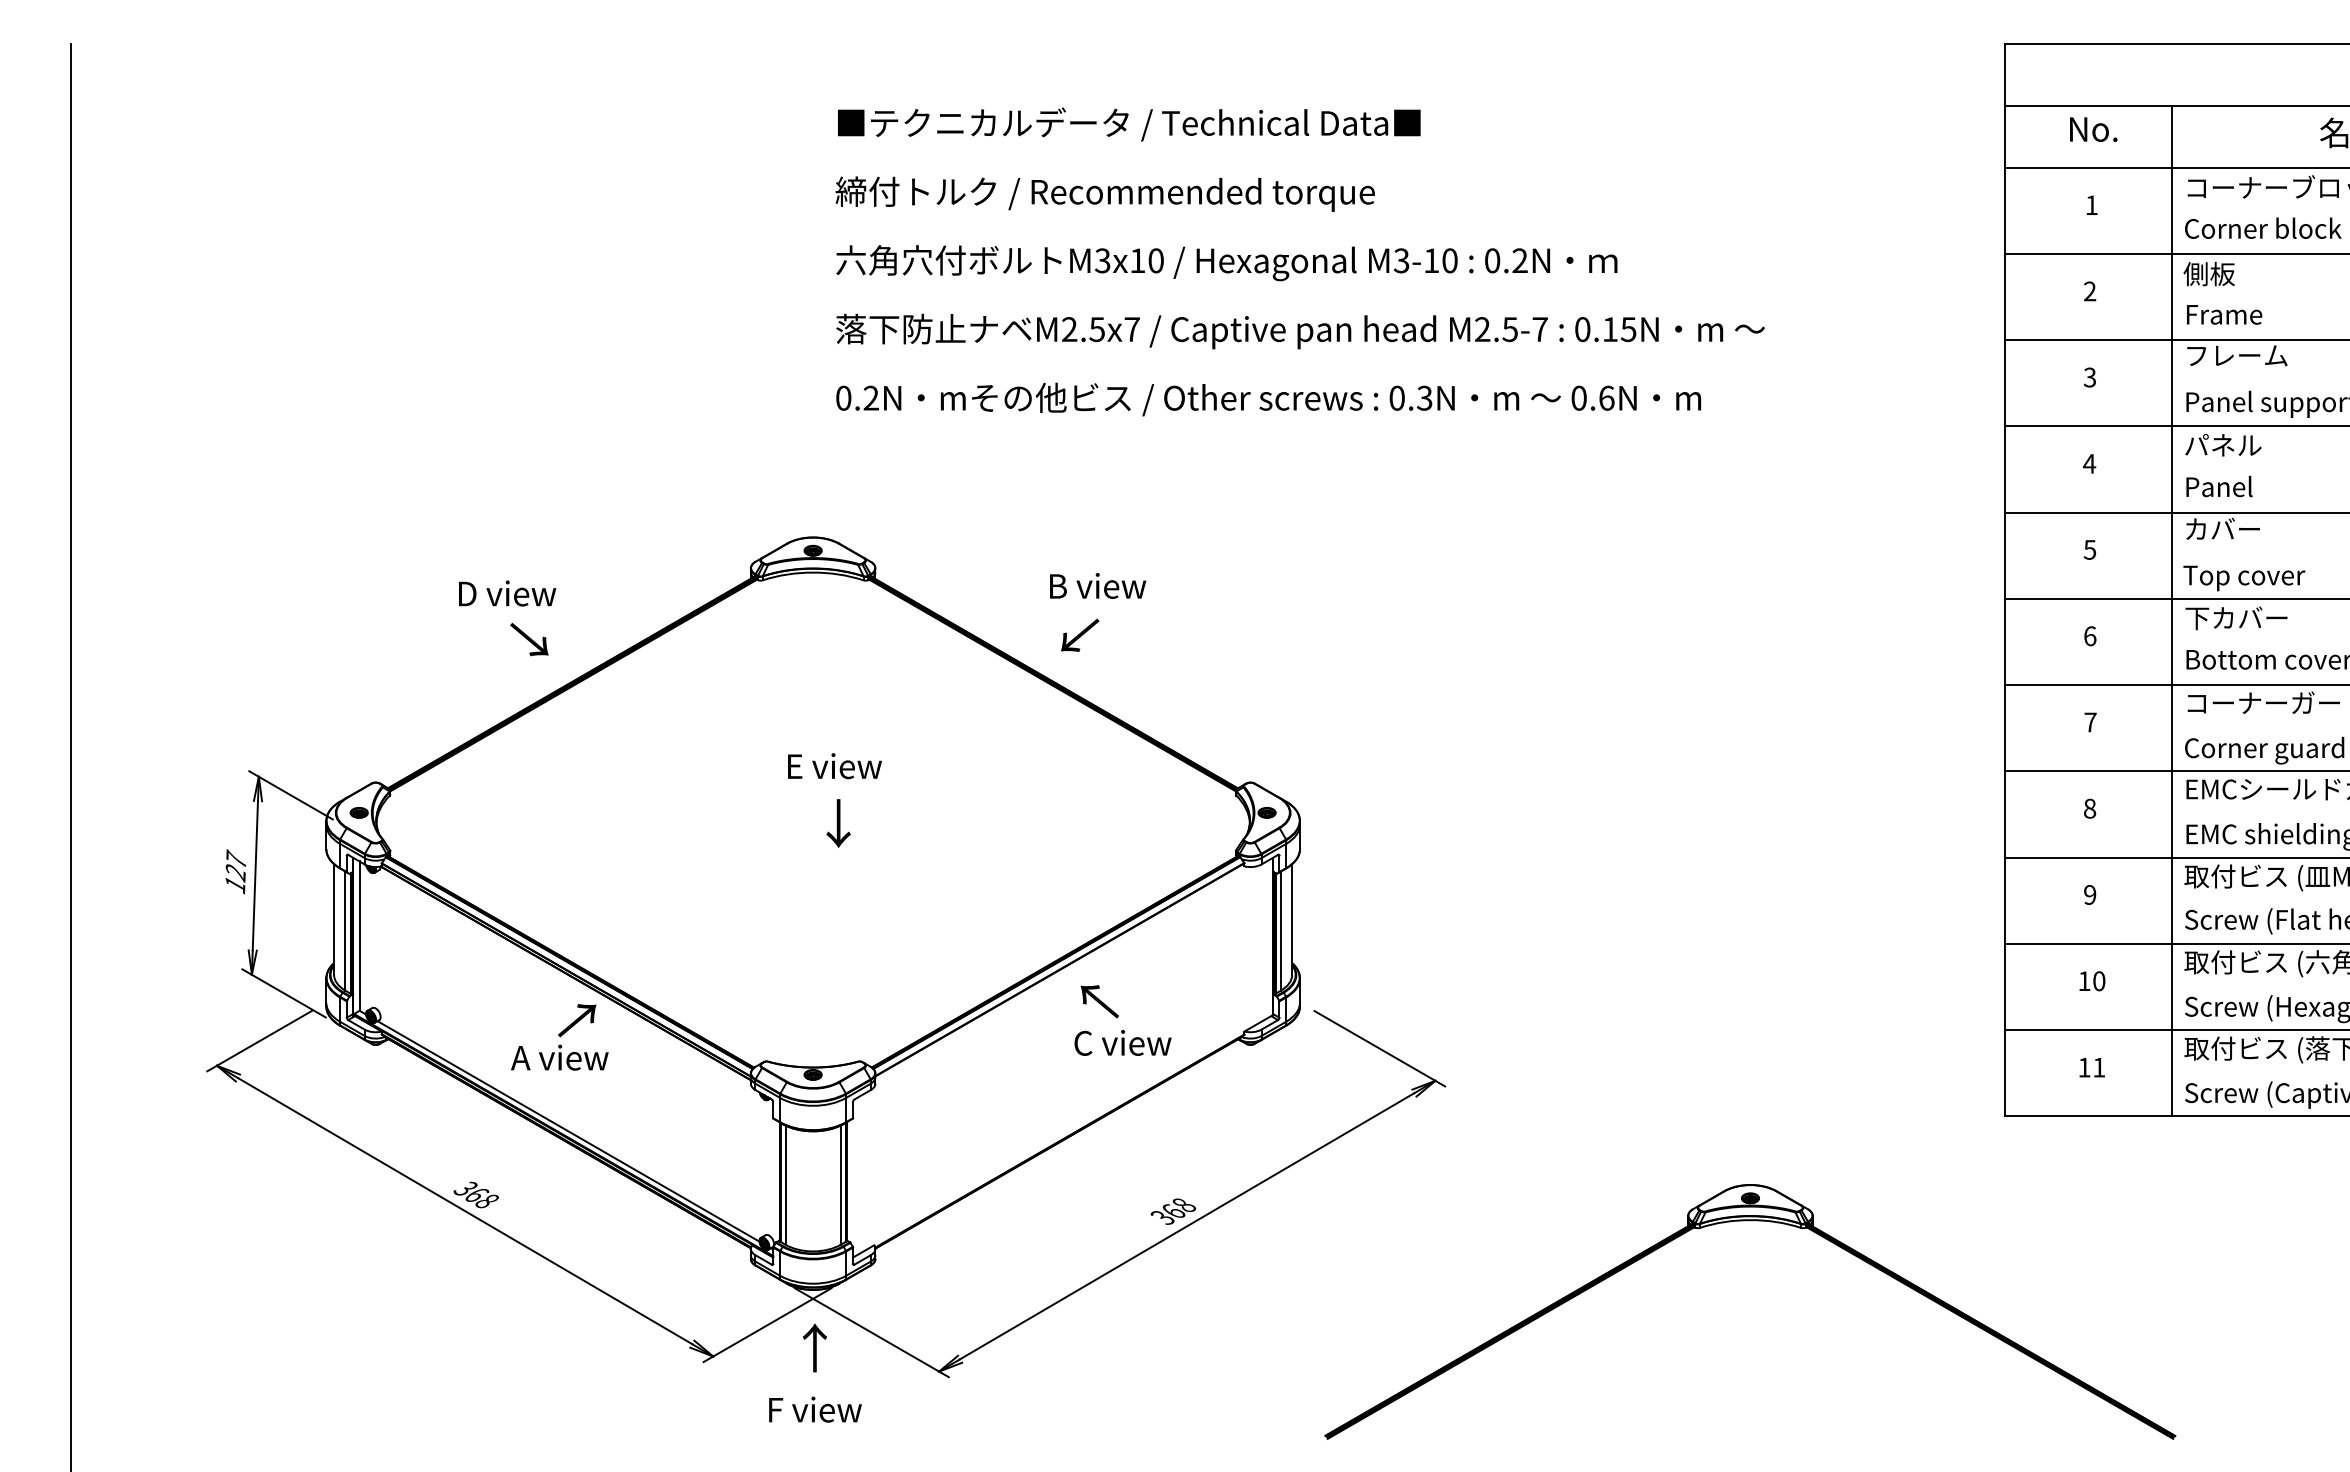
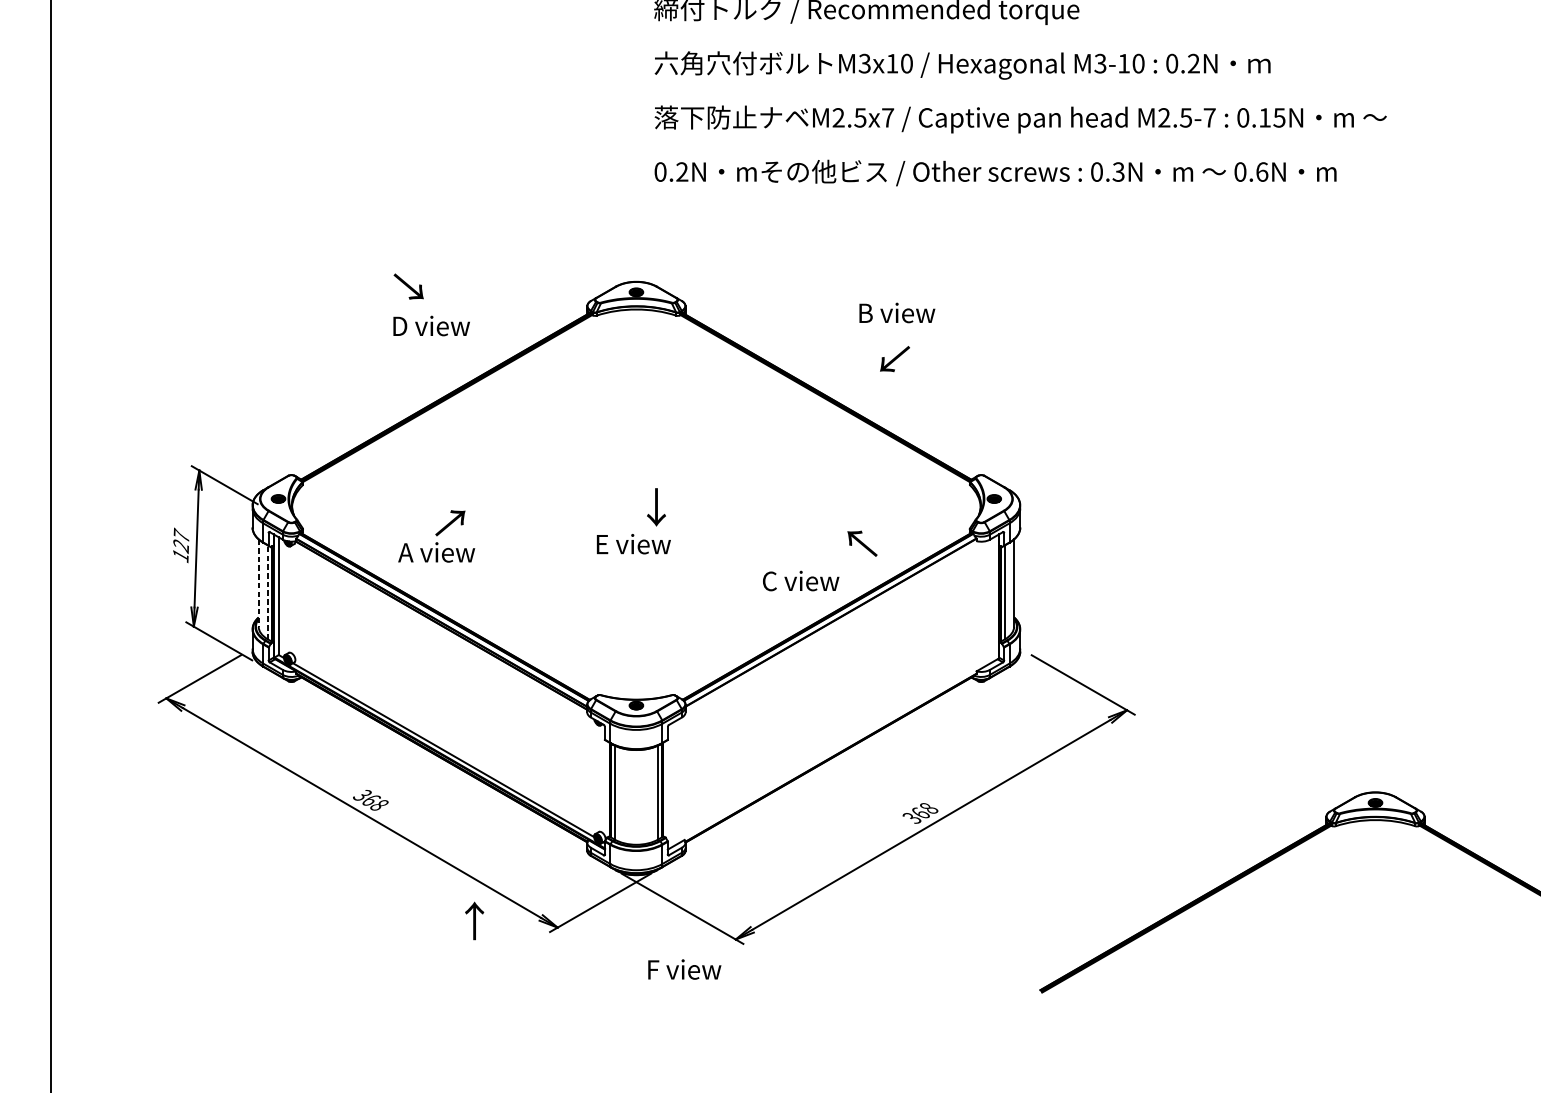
text: (1098, 585) -> (897, 312), moved
text: (507, 593) -> (431, 326), moved
text: (1080, 634) -> (895, 358), moved
text: (529, 639) -> (408, 286), moved
text: (834, 766) -> (633, 544), moved
line: (334, 920) -> (259, 583), solid -> dashed
line: (345, 931) -> (267, 592), solid -> dashed
text: (1099, 1001) -> (862, 543), moved
text: (559, 1037) -> (436, 536), moved
text: (1122, 1042) -> (800, 580), moved
text: (814, 1347) -> (474, 920), moved
text: (815, 1409) -> (684, 969), moved

